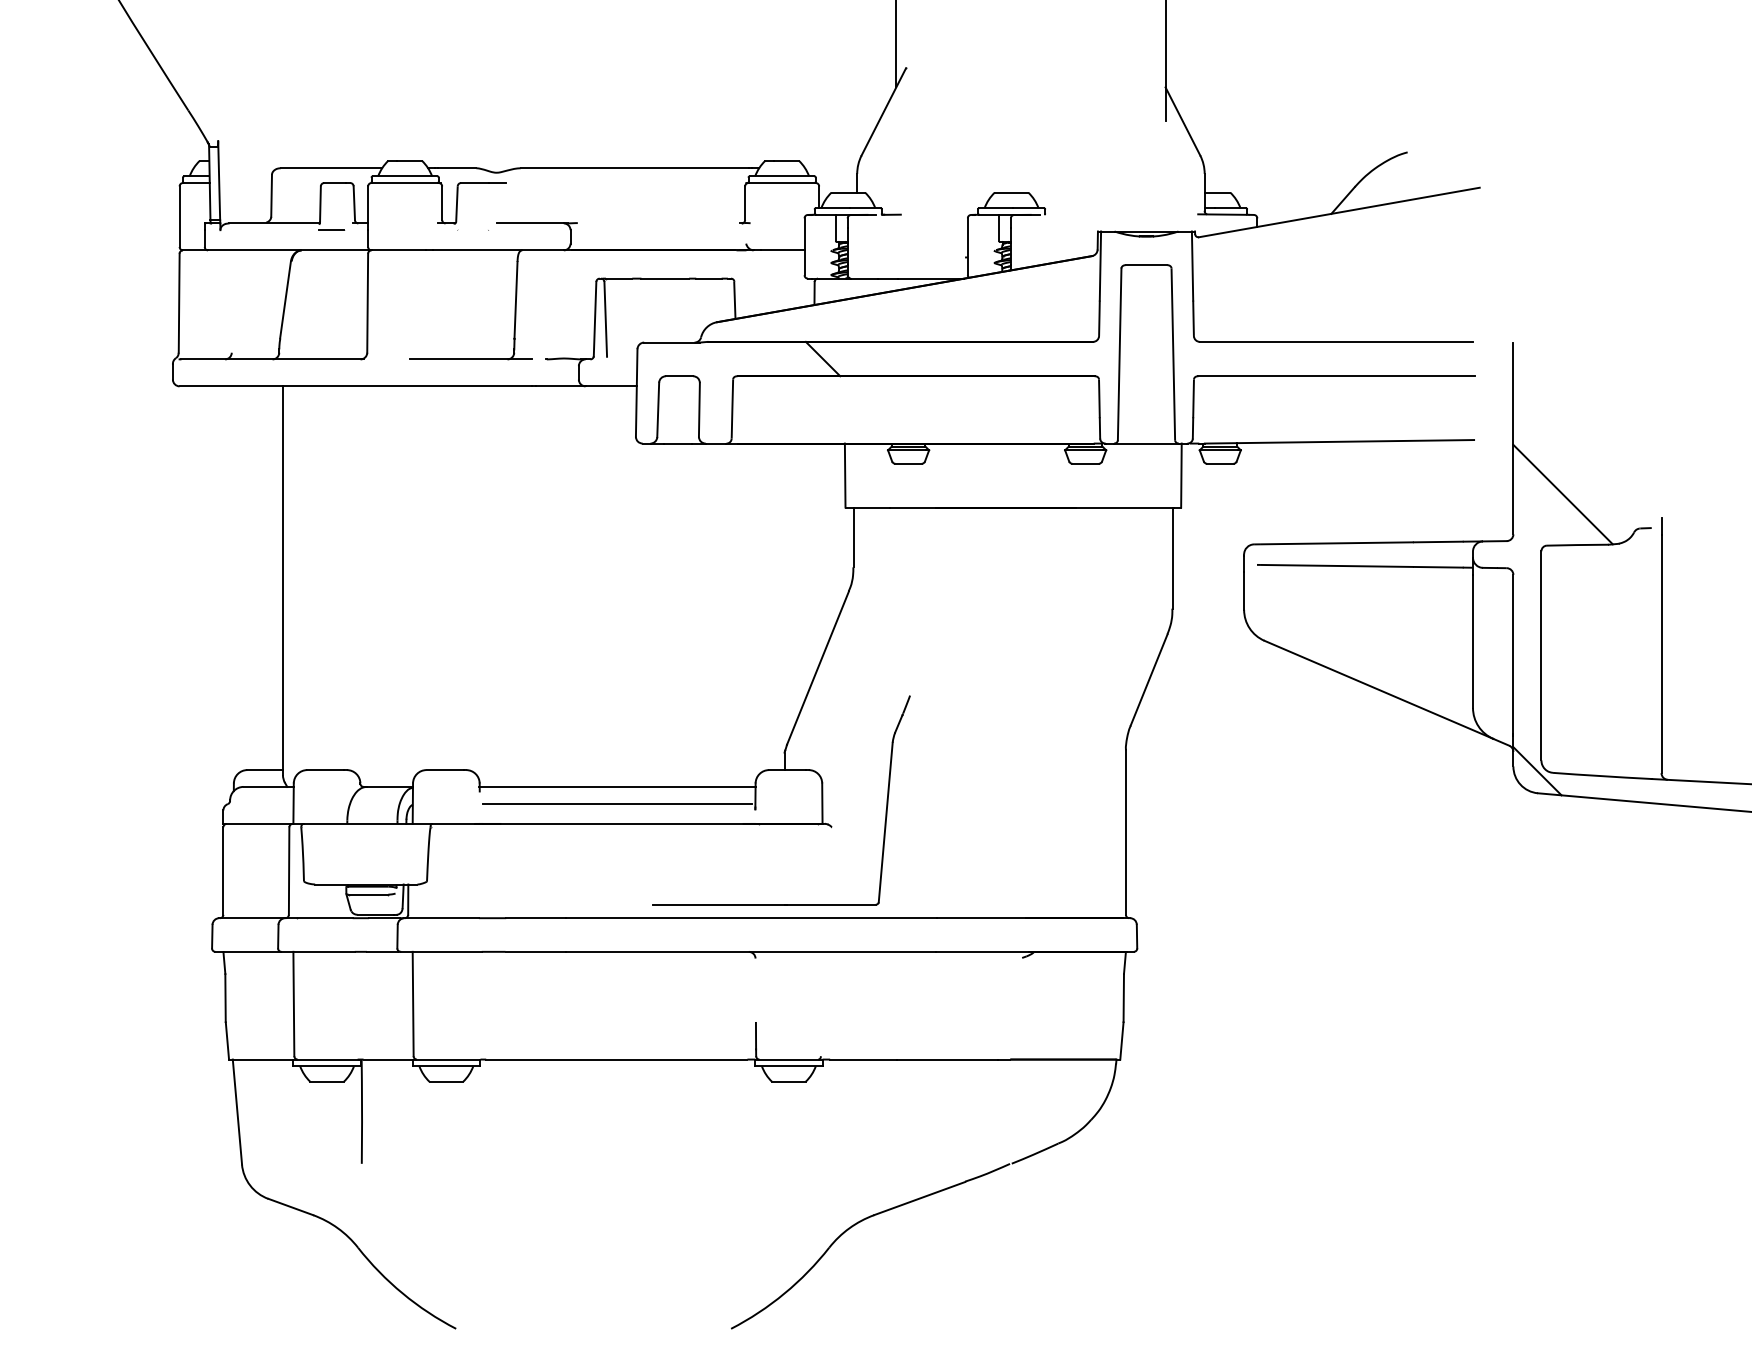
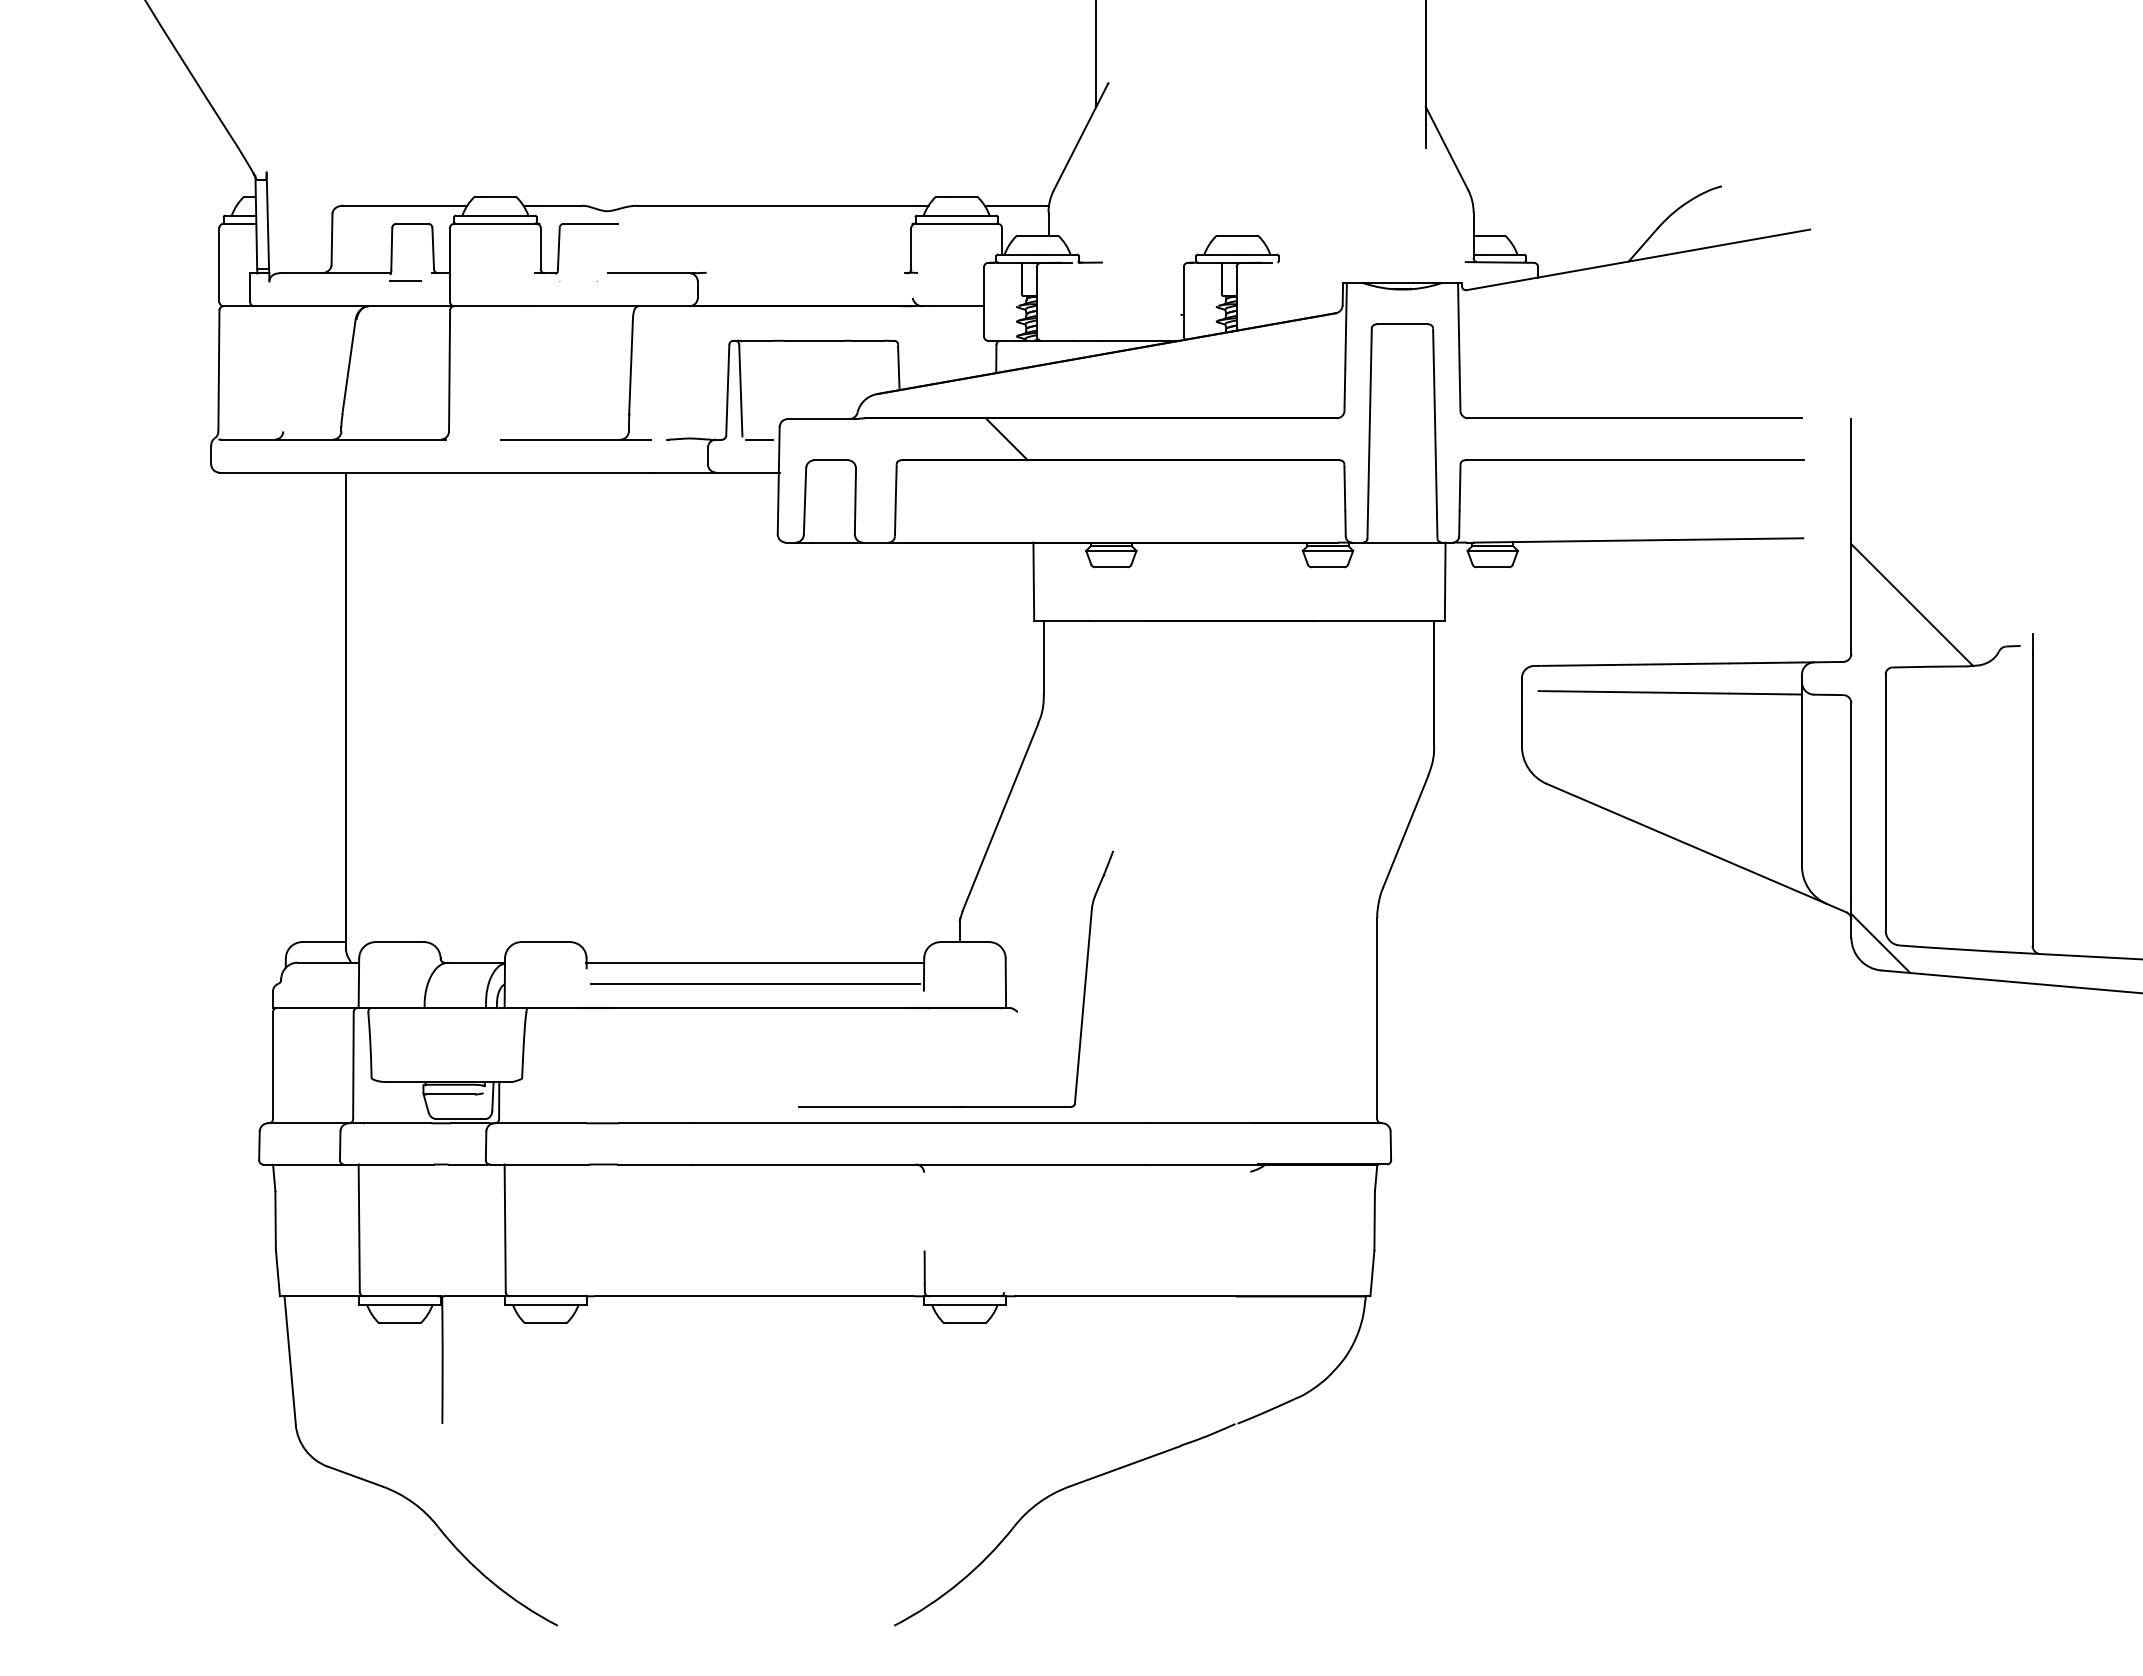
line: (831, 168) -> (1016, 205), added
line: (621, 360) -> (759, 440), added

